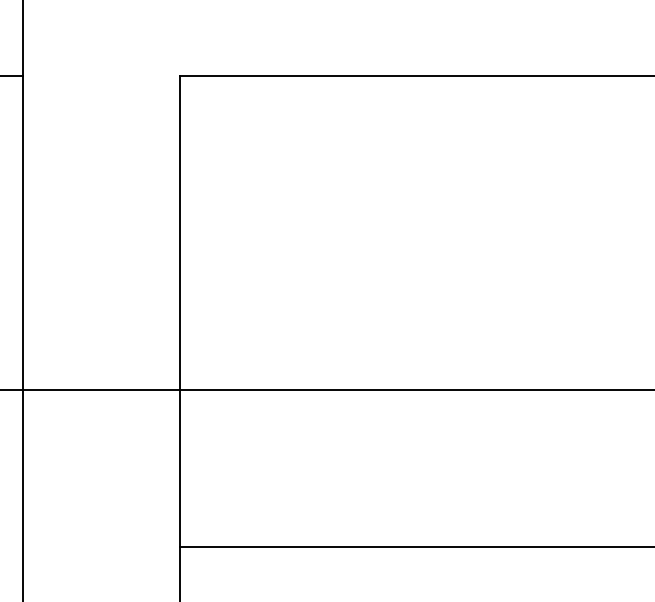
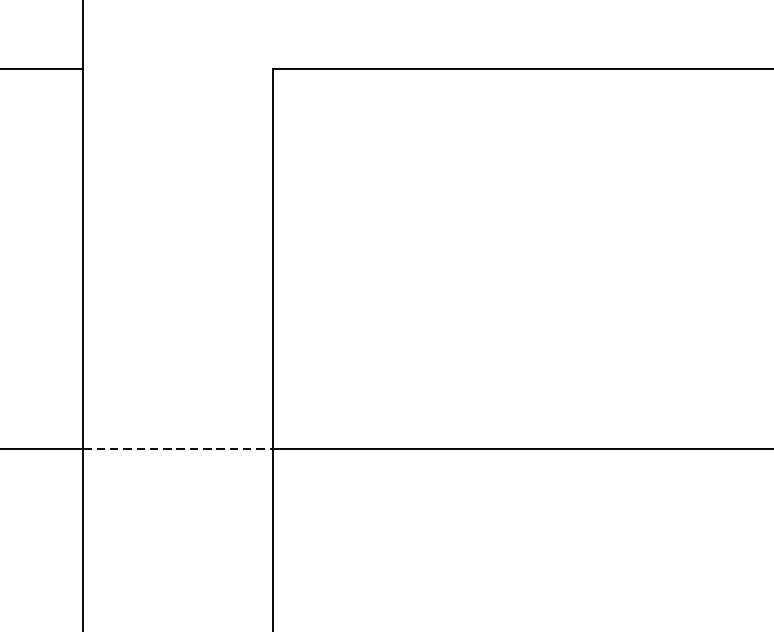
line: (101, 390) -> (178, 449), solid -> dashed

